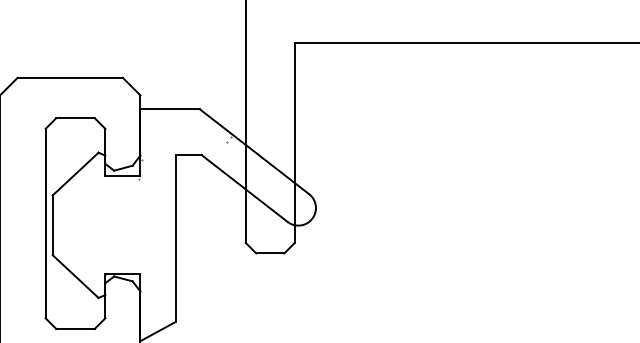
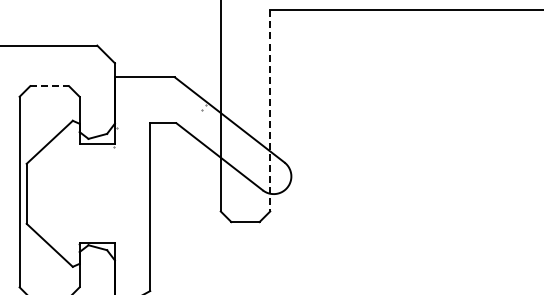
line: (76, 118) -> (50, 86), solid -> dashed
line: (294, 143) -> (269, 111), solid -> dashed

